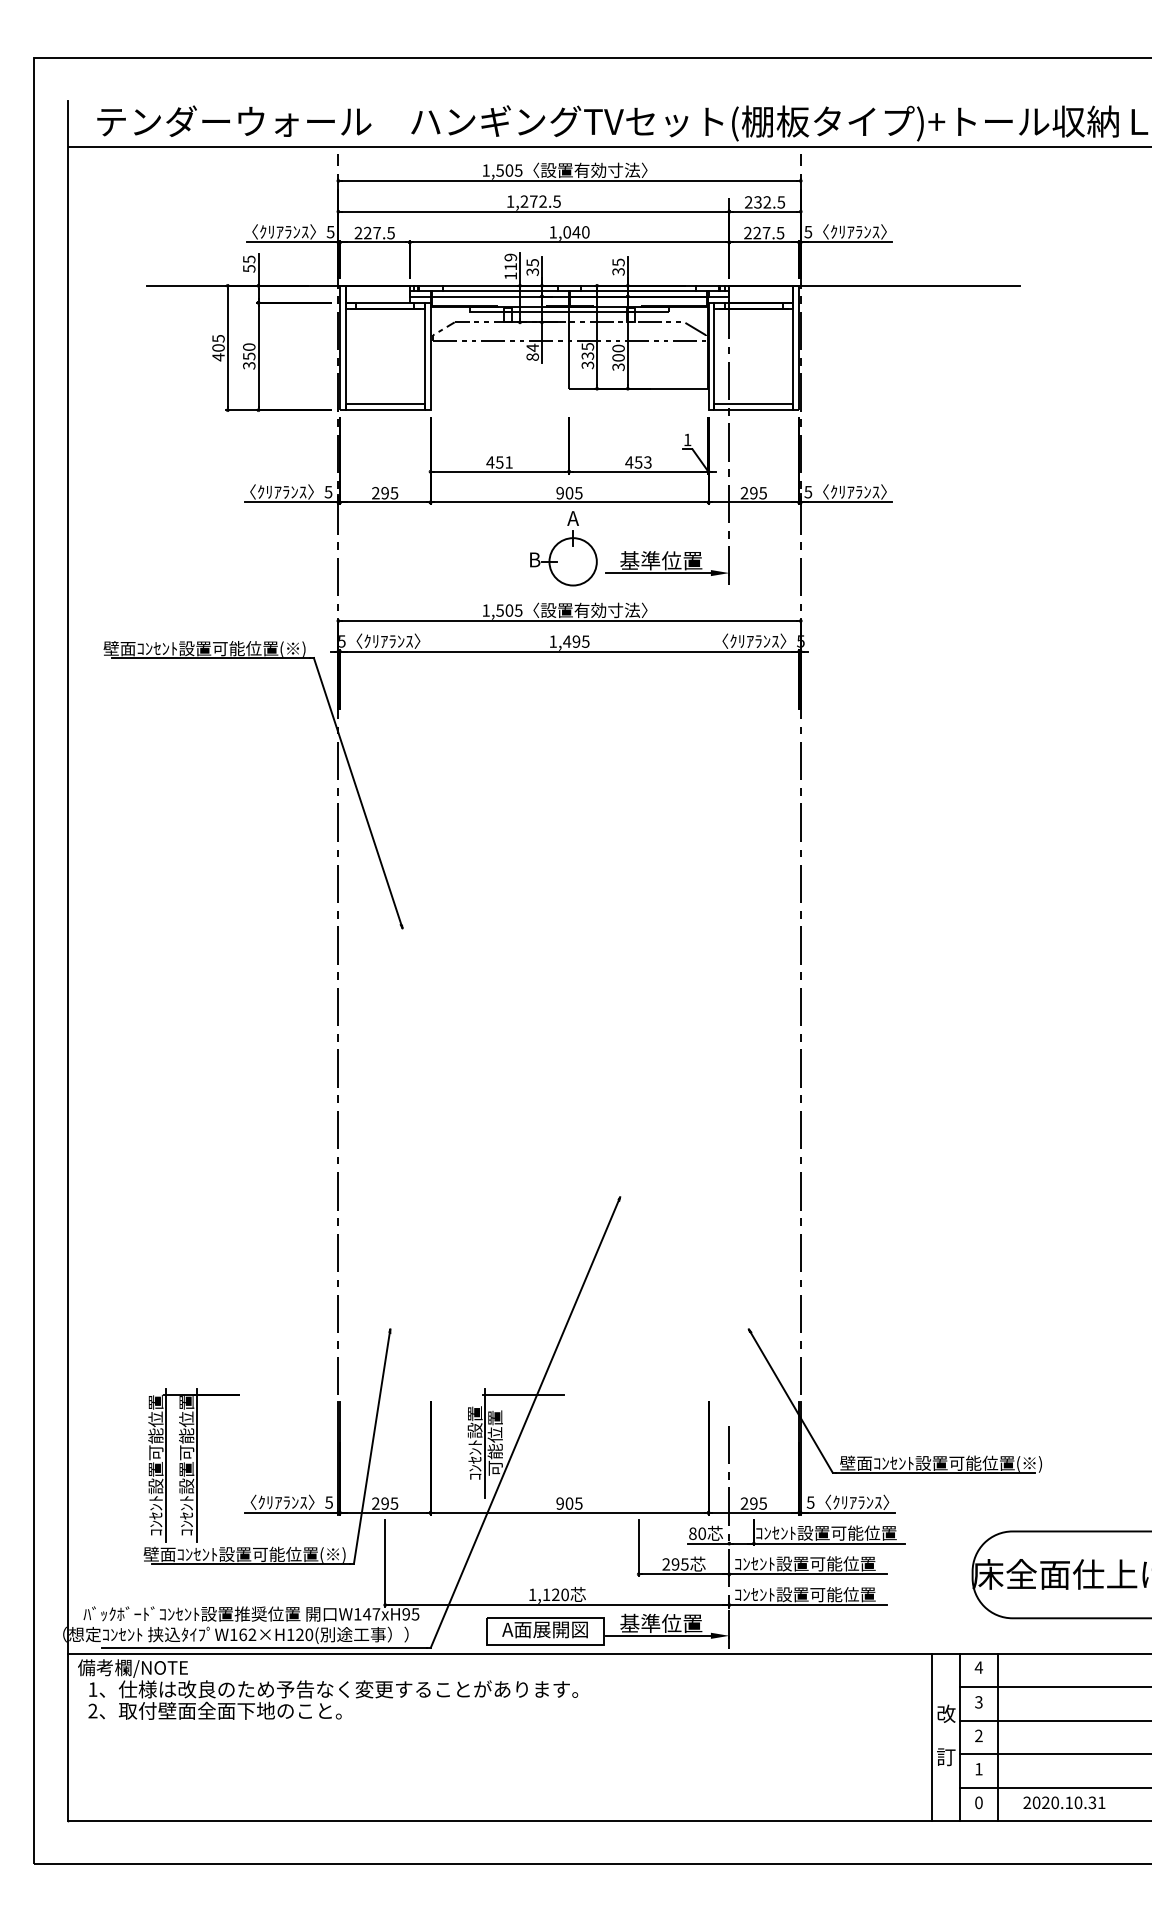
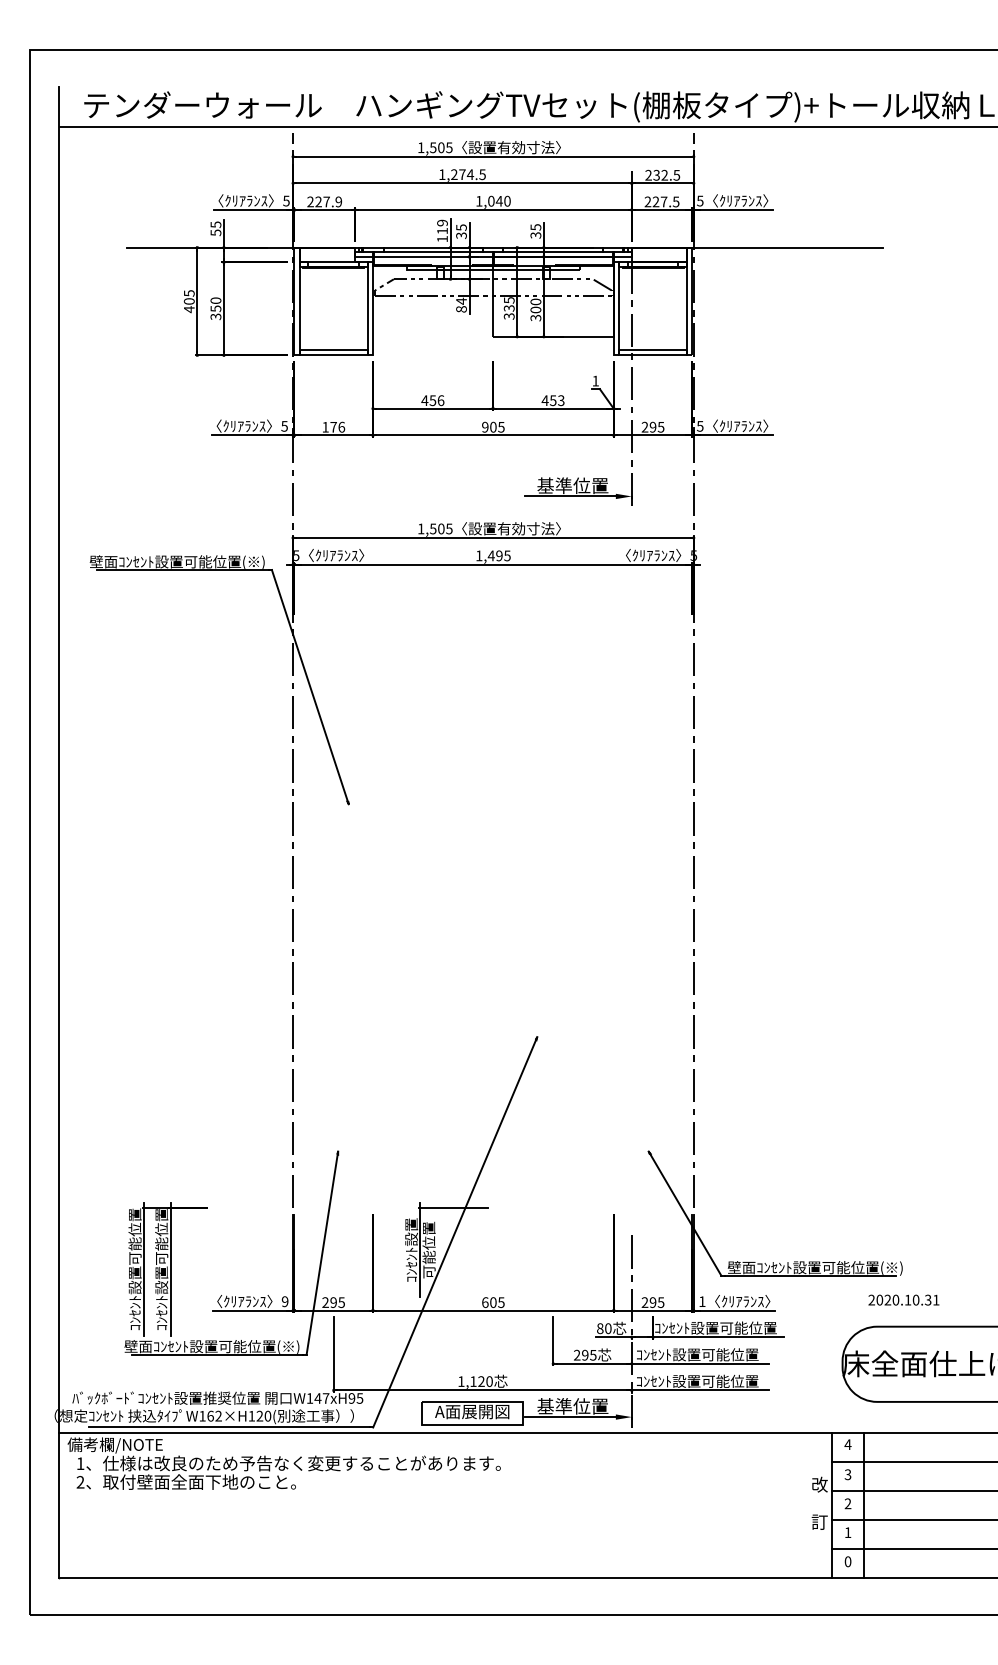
text: (542, 201) -> (469, 174), 1,272.5 -> 1,274.5
text: (390, 232) -> (338, 201), 227.5 -> 227.9
text: (508, 462) -> (440, 400), 451 -> 456
text: (385, 493) -> (333, 427), 295 -> 176
part: (563, 548) -> (488, 475), removed
text: (328, 1502) -> (284, 1301), 5 -> 9
text: (810, 1502) -> (702, 1301), 5 -> 1
text: (560, 1503) -> (485, 1302), 905 -> 605
line: (932, 1737) -> (807, 1505), removed
text: (1064, 1802) -> (903, 1299), moved

